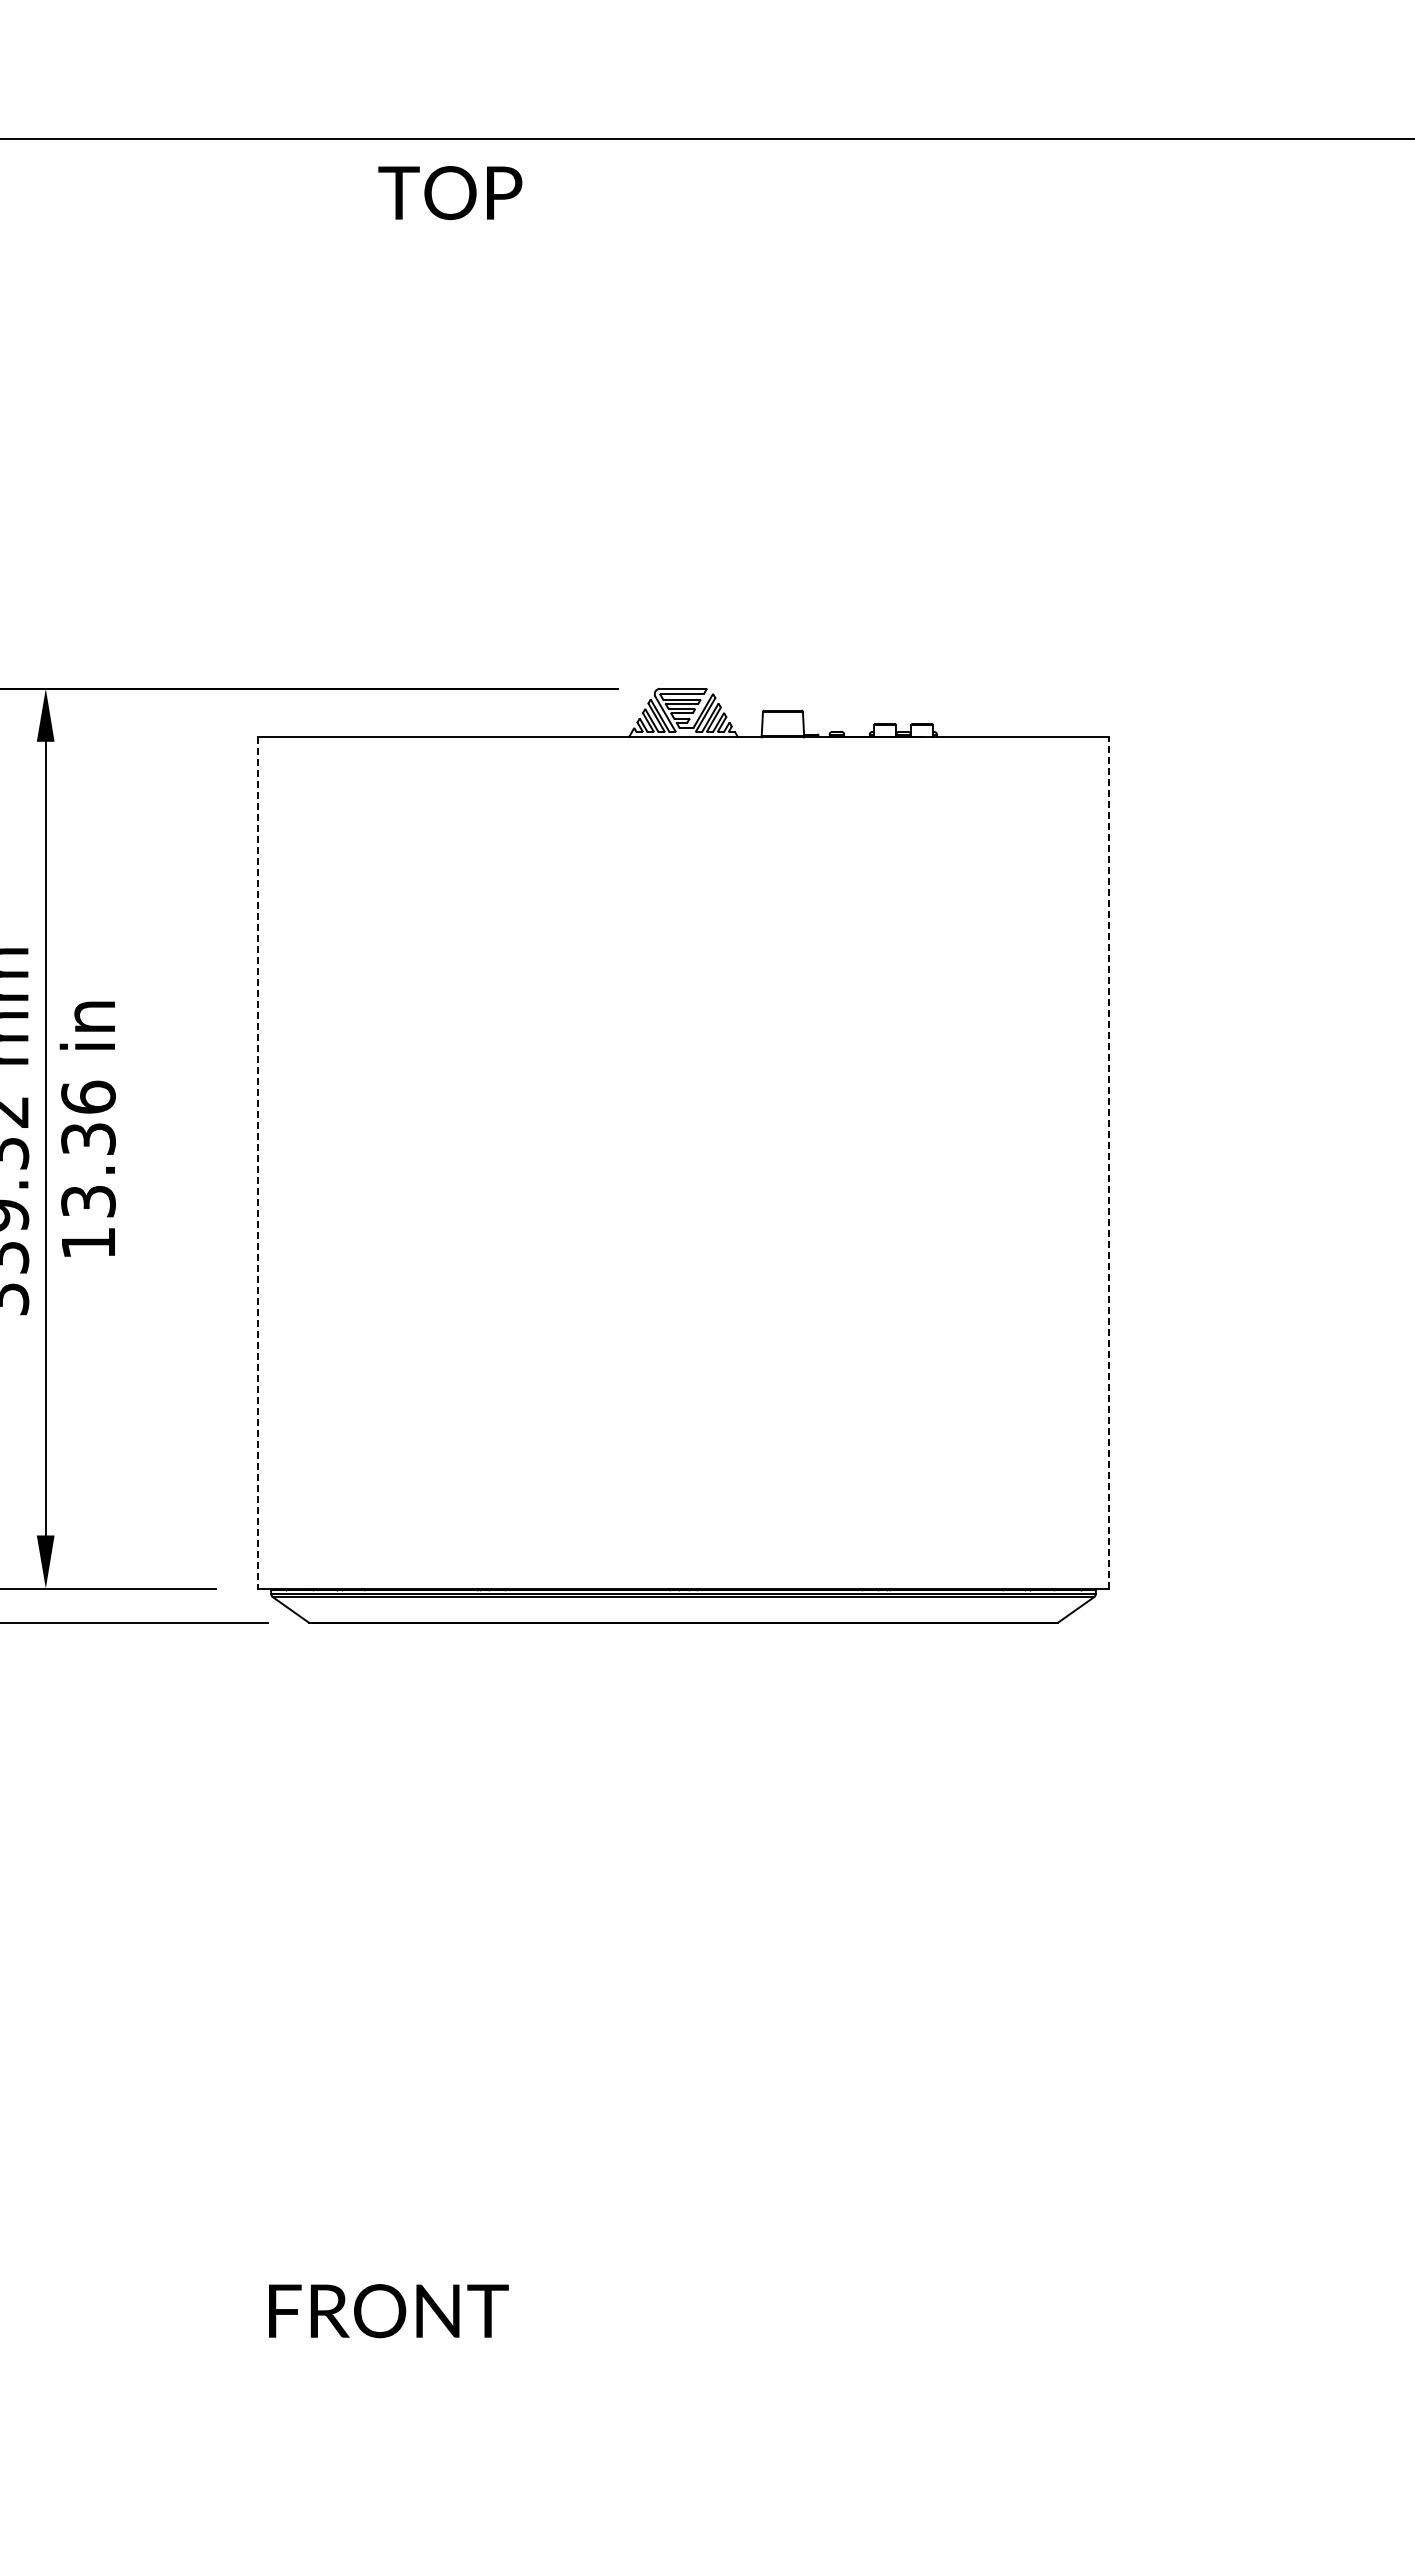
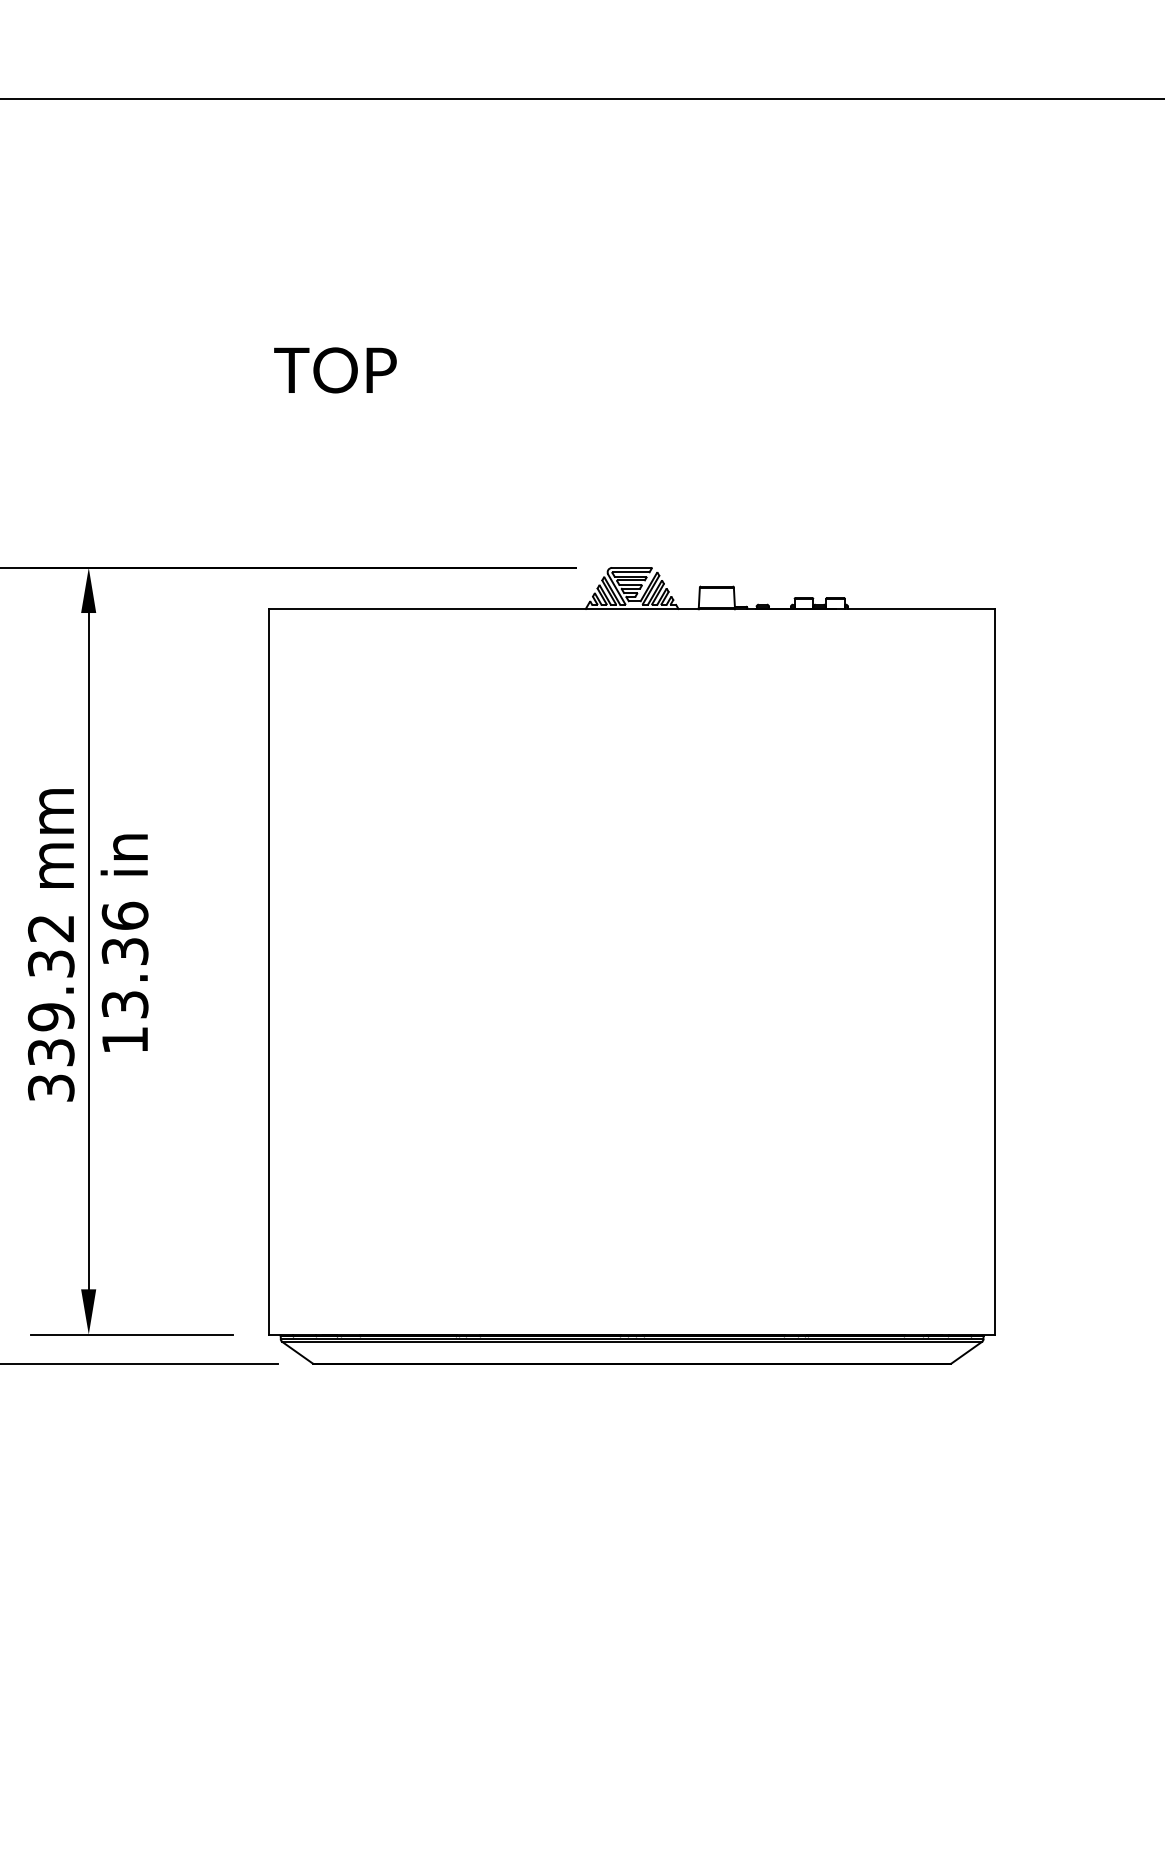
text: (450, 193) -> (335, 370), moved
line: (257, 1162) -> (269, 971), dashed -> solid
line: (1109, 1162) -> (995, 971), dashed -> solid

